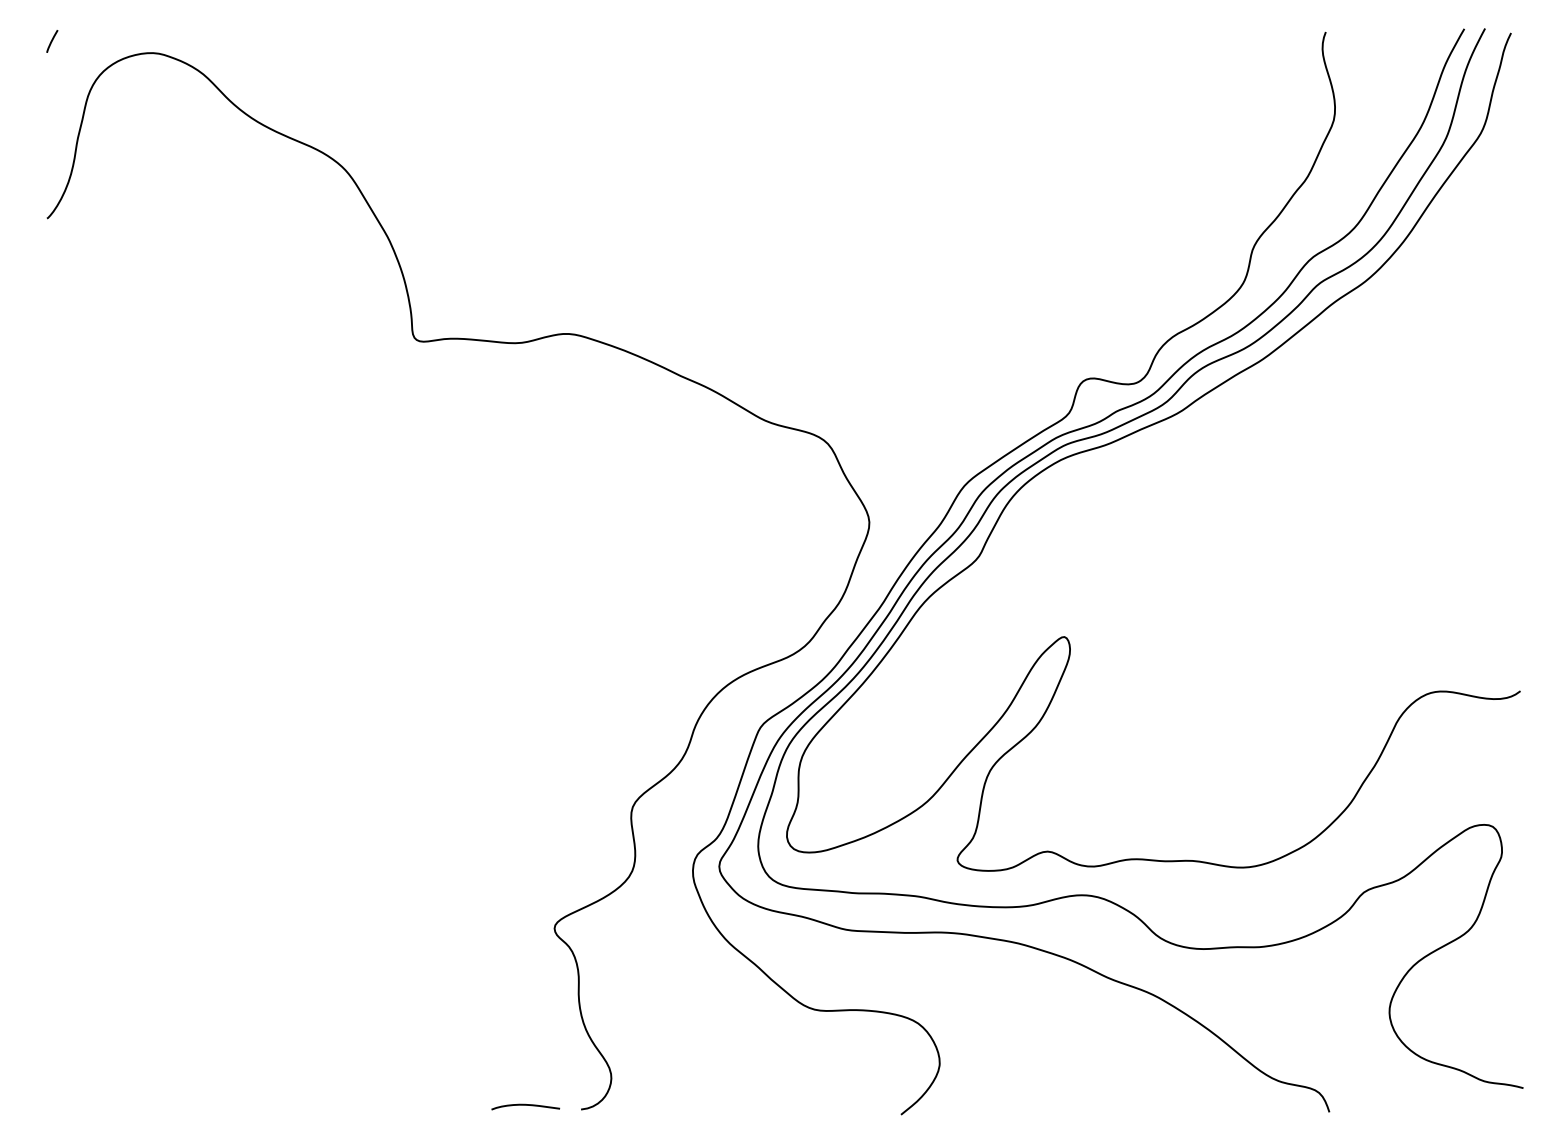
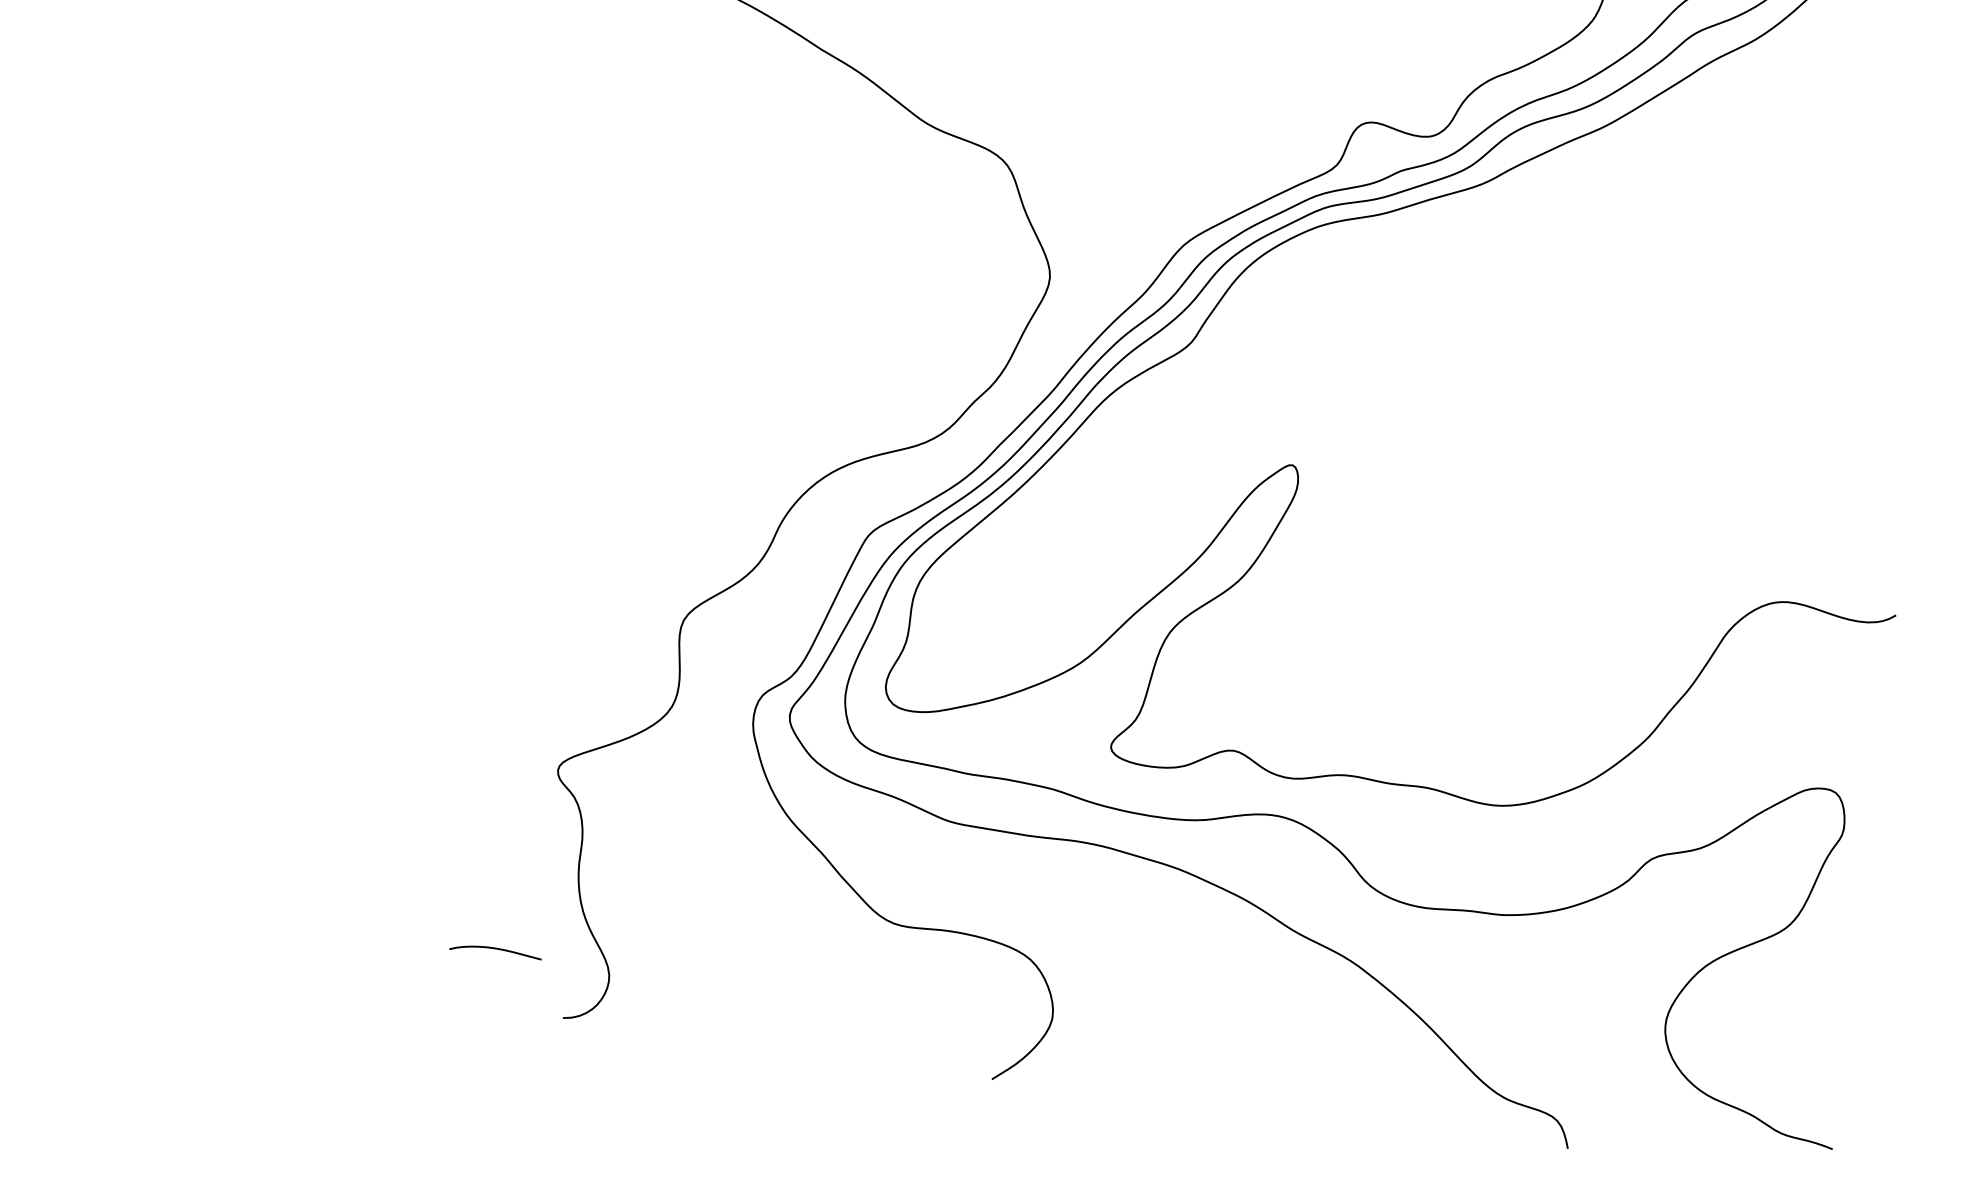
curve: (525, 1105) -> (495, 949), moved

